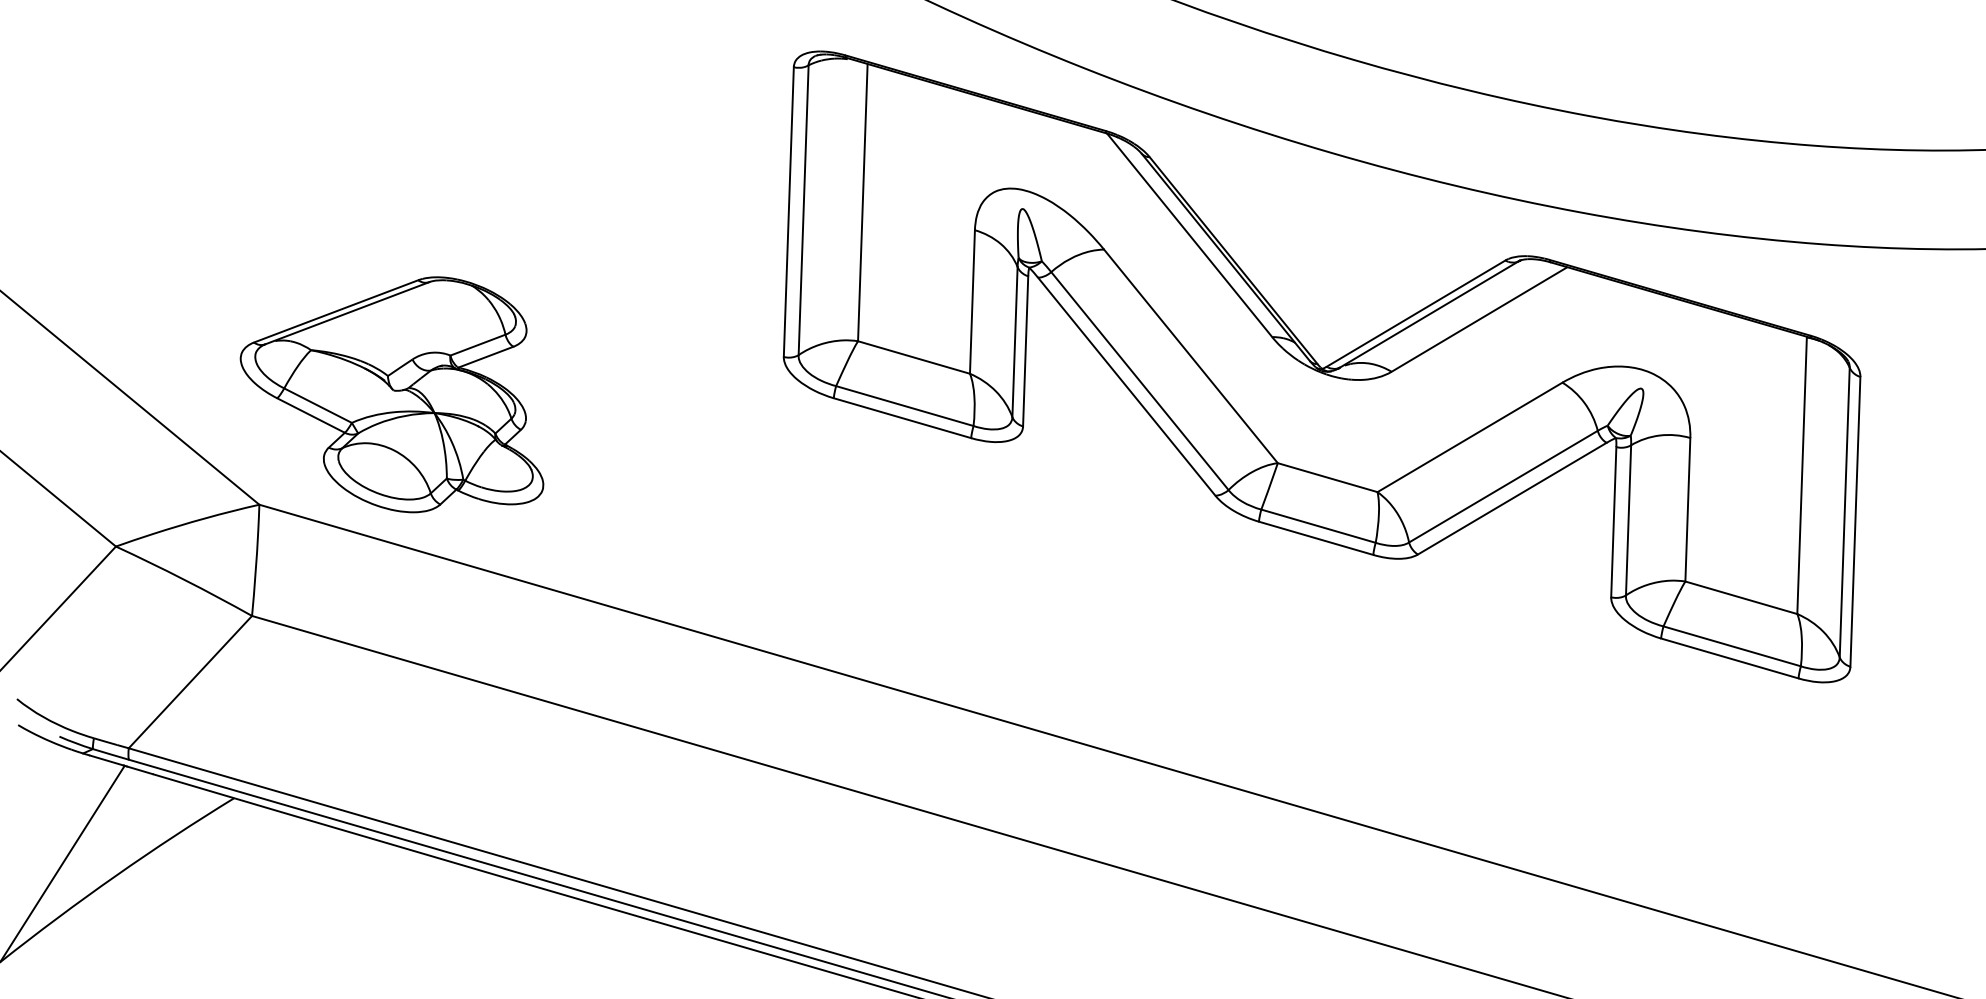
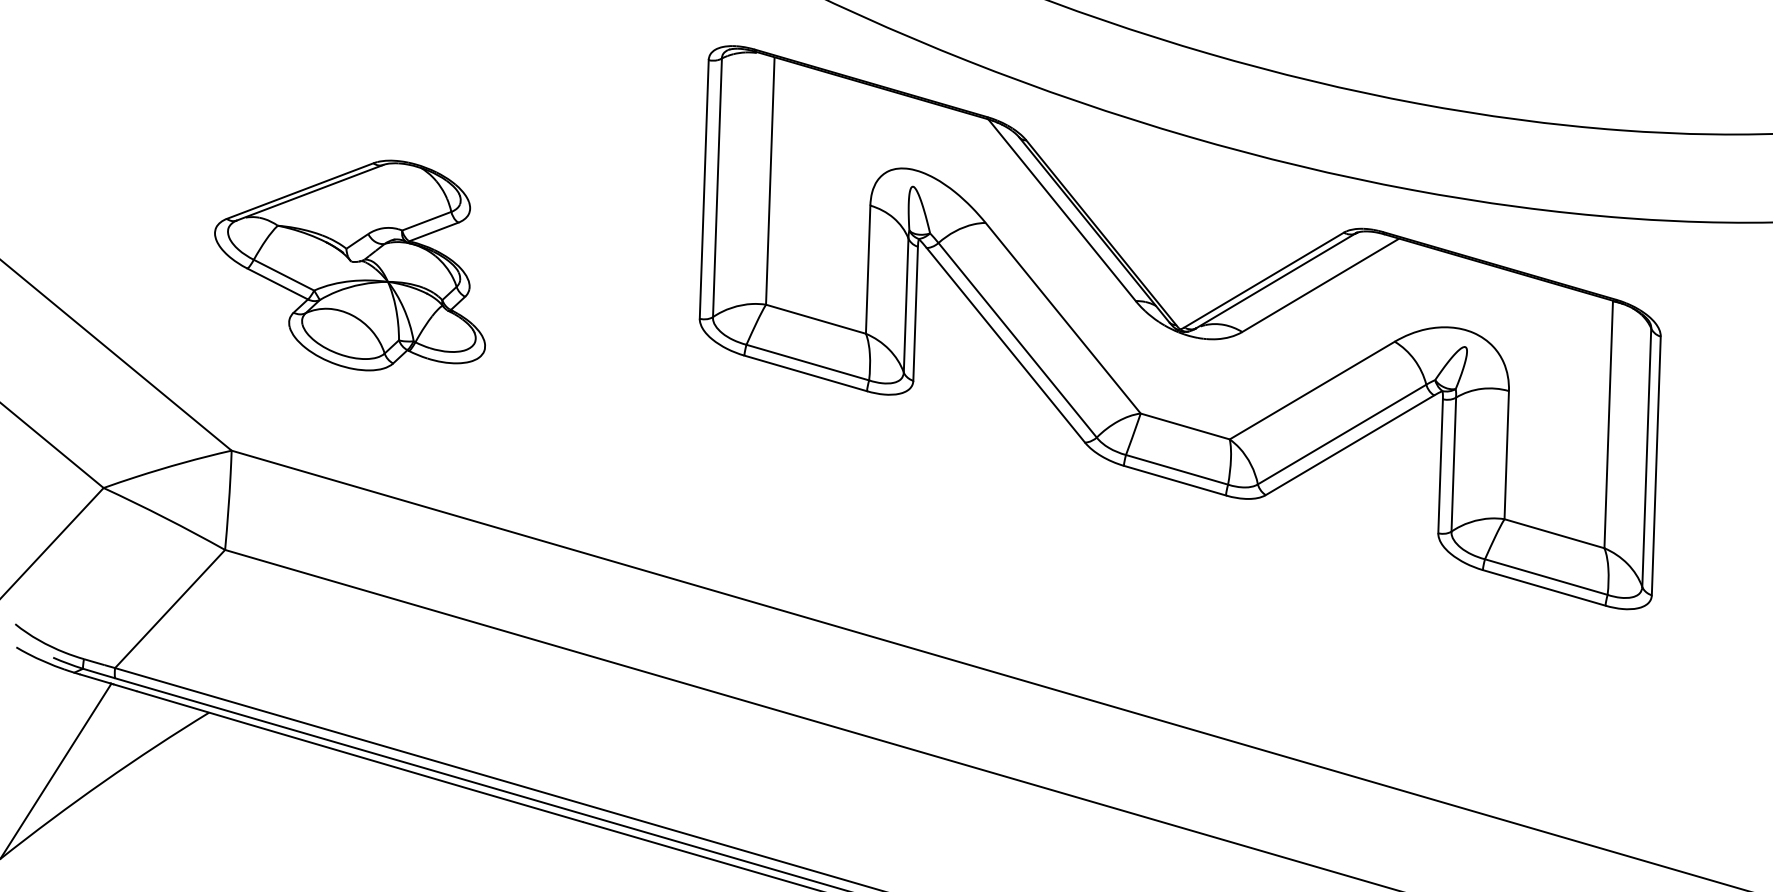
part: (391, 394) -> (349, 265), moved

